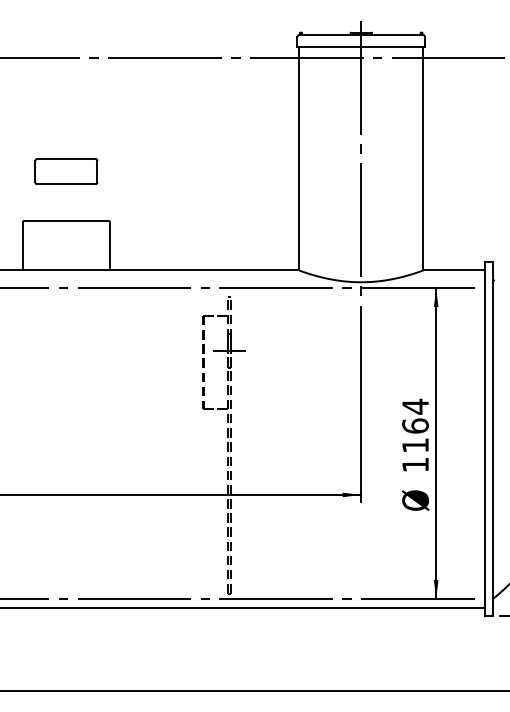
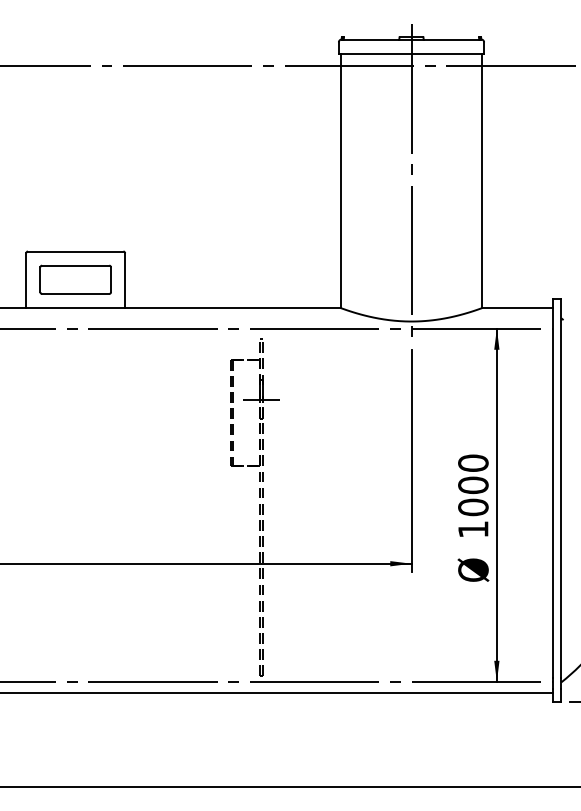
part: (66, 171) -> (75, 279), moved
text: (415, 425) -> (473, 484), 1164 -> 1000

